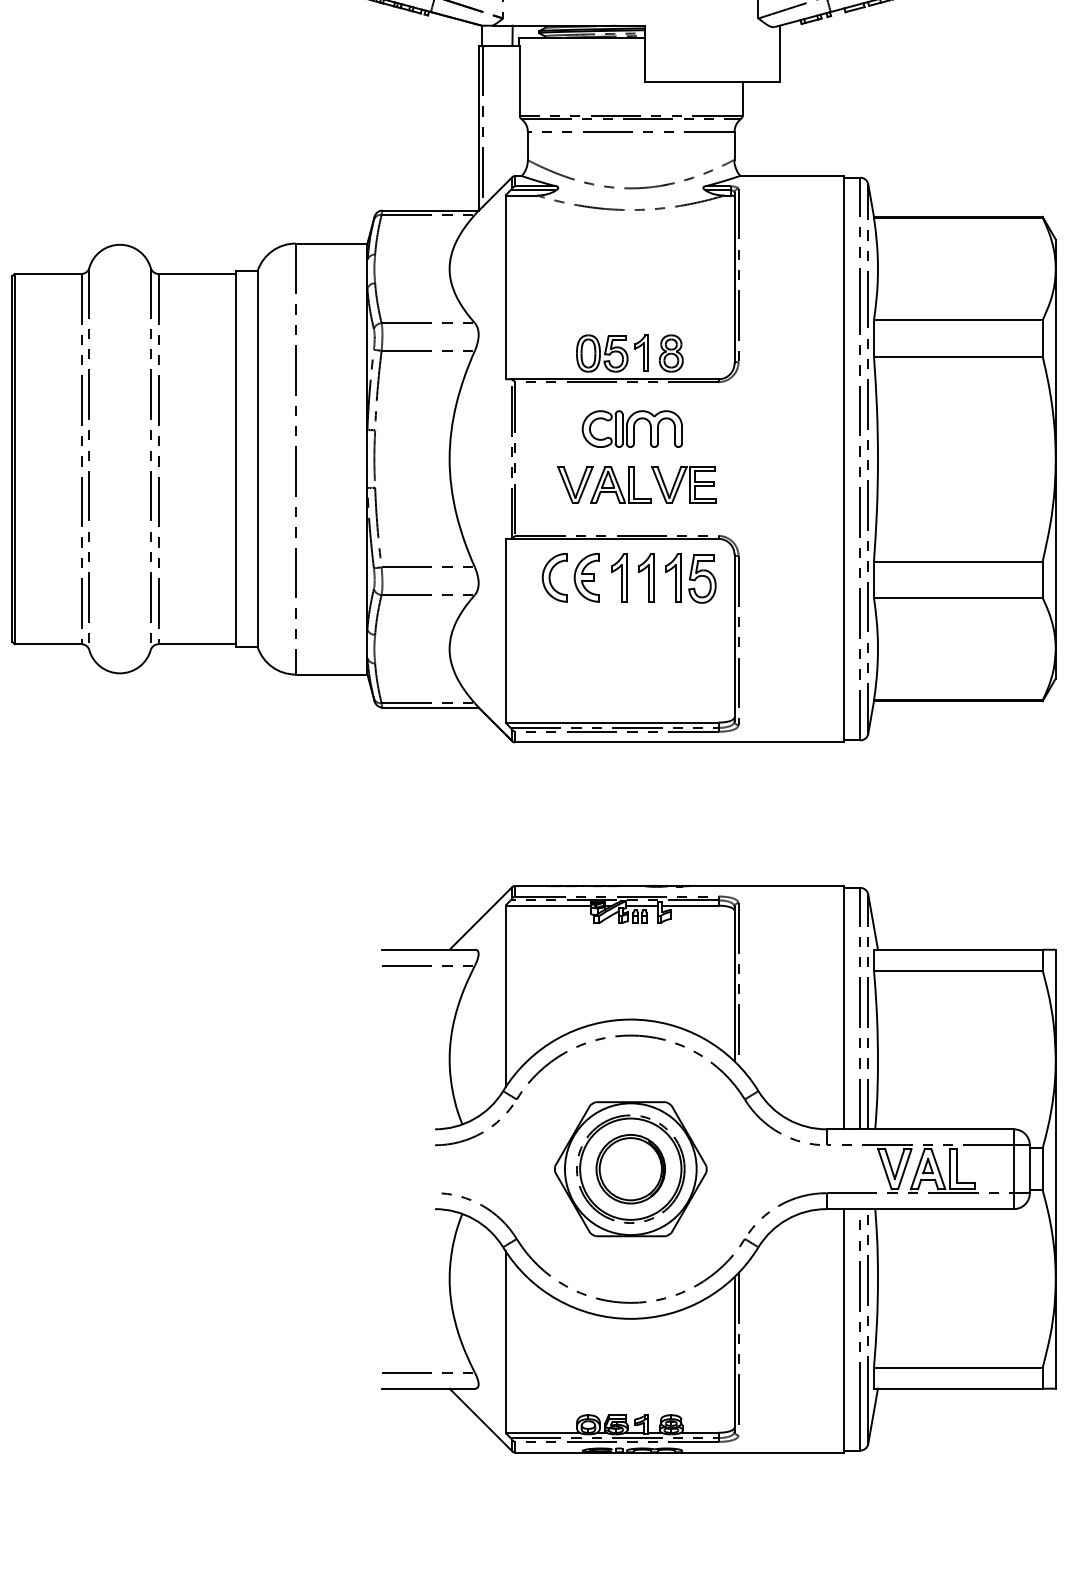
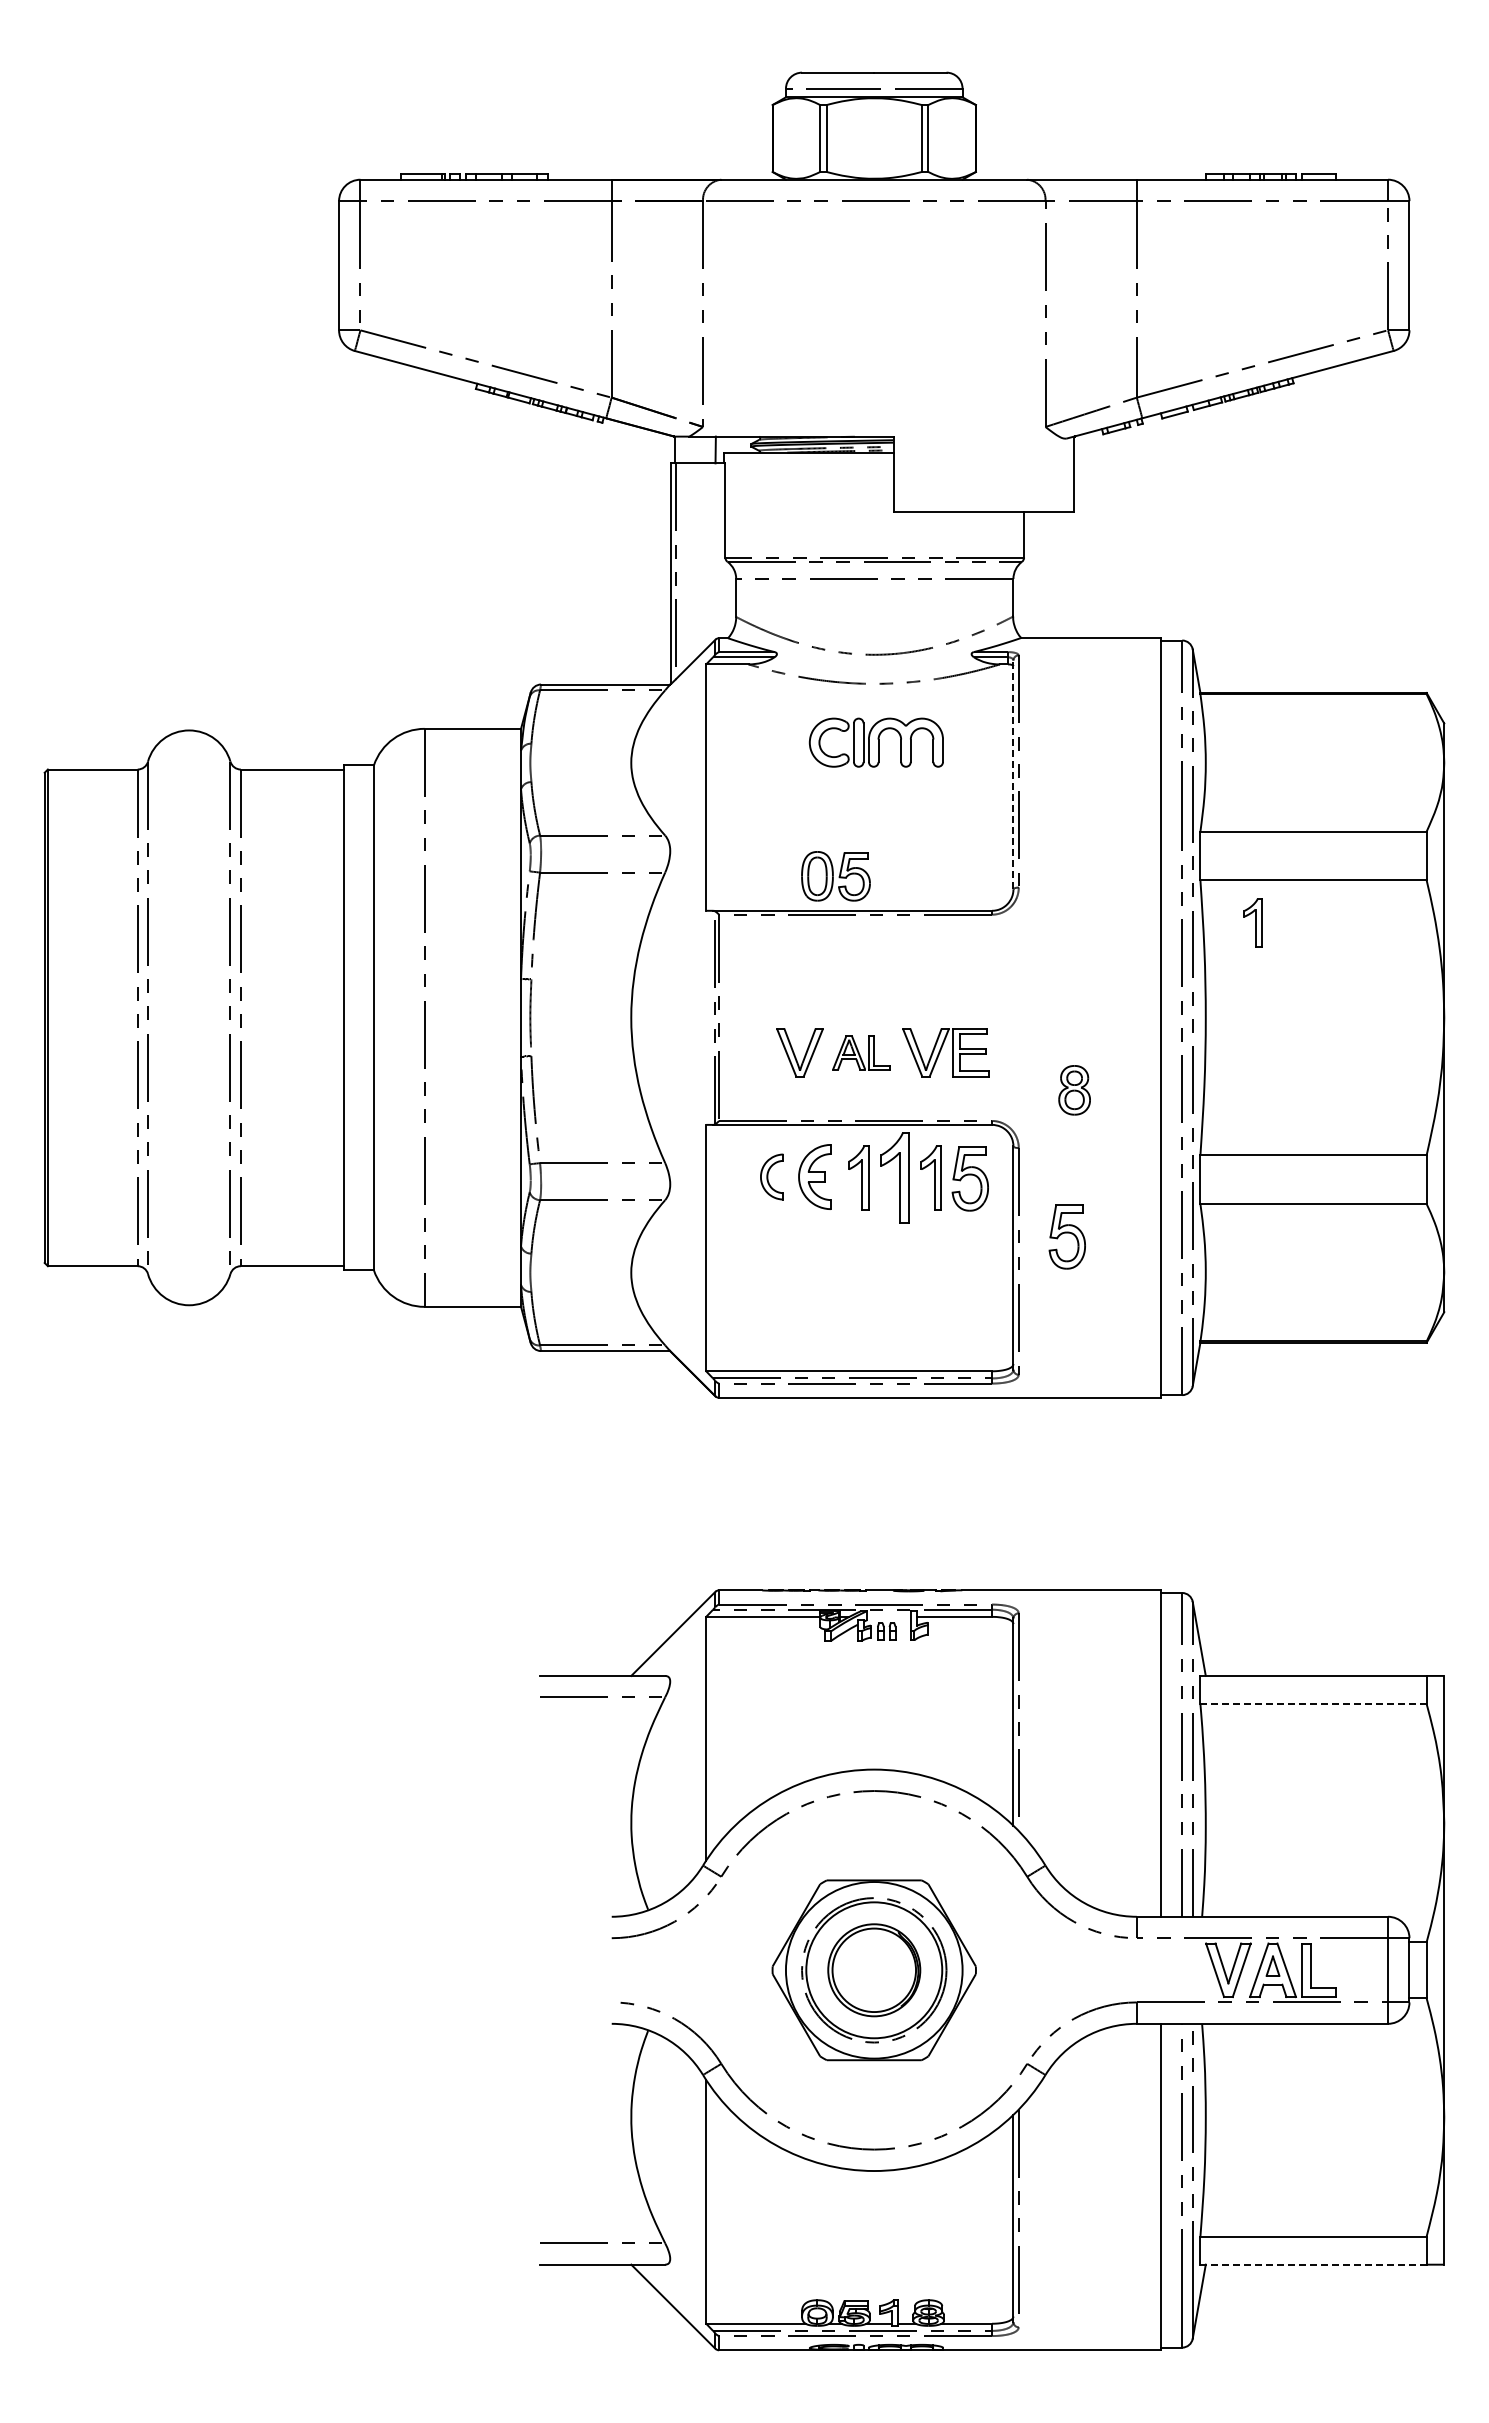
line: (734, 277) -> (1013, 774), solid -> dashed
part: (641, 352) -> (1252, 922), moved
part: (671, 353) -> (1074, 1090), moved
part: (631, 428) -> (875, 742), moved
part: (621, 484) -> (861, 1052), size x0.7
part: (554, 577) -> (771, 1176), size x0.7
part: (645, 578) -> (894, 1177), size x1.4
part: (774, 622) -> (1066, 1236), added
line: (641, 905) -> (888, 1616), removed
line: (959, 971) -> (1314, 1704), solid -> dashed
line: (959, 1388) -> (1314, 2264), solid -> dashed

